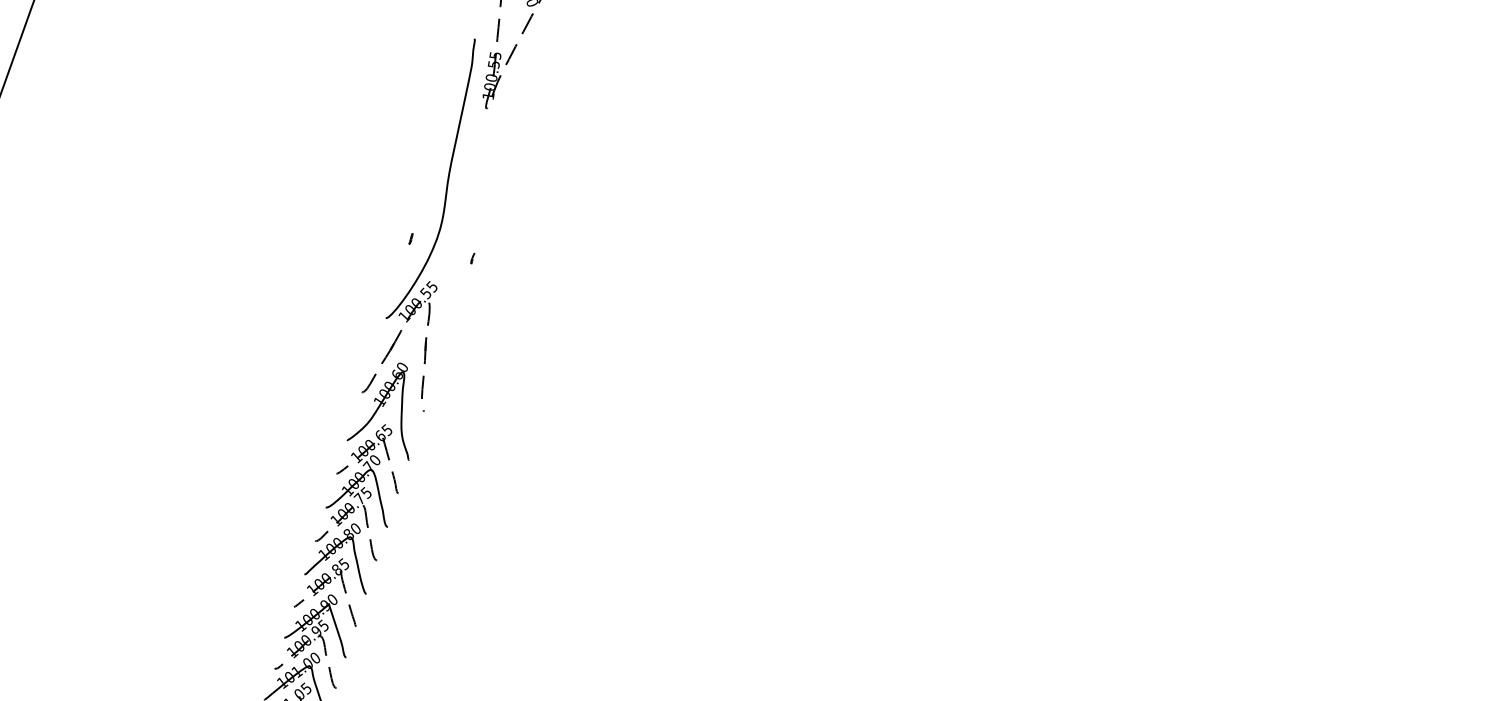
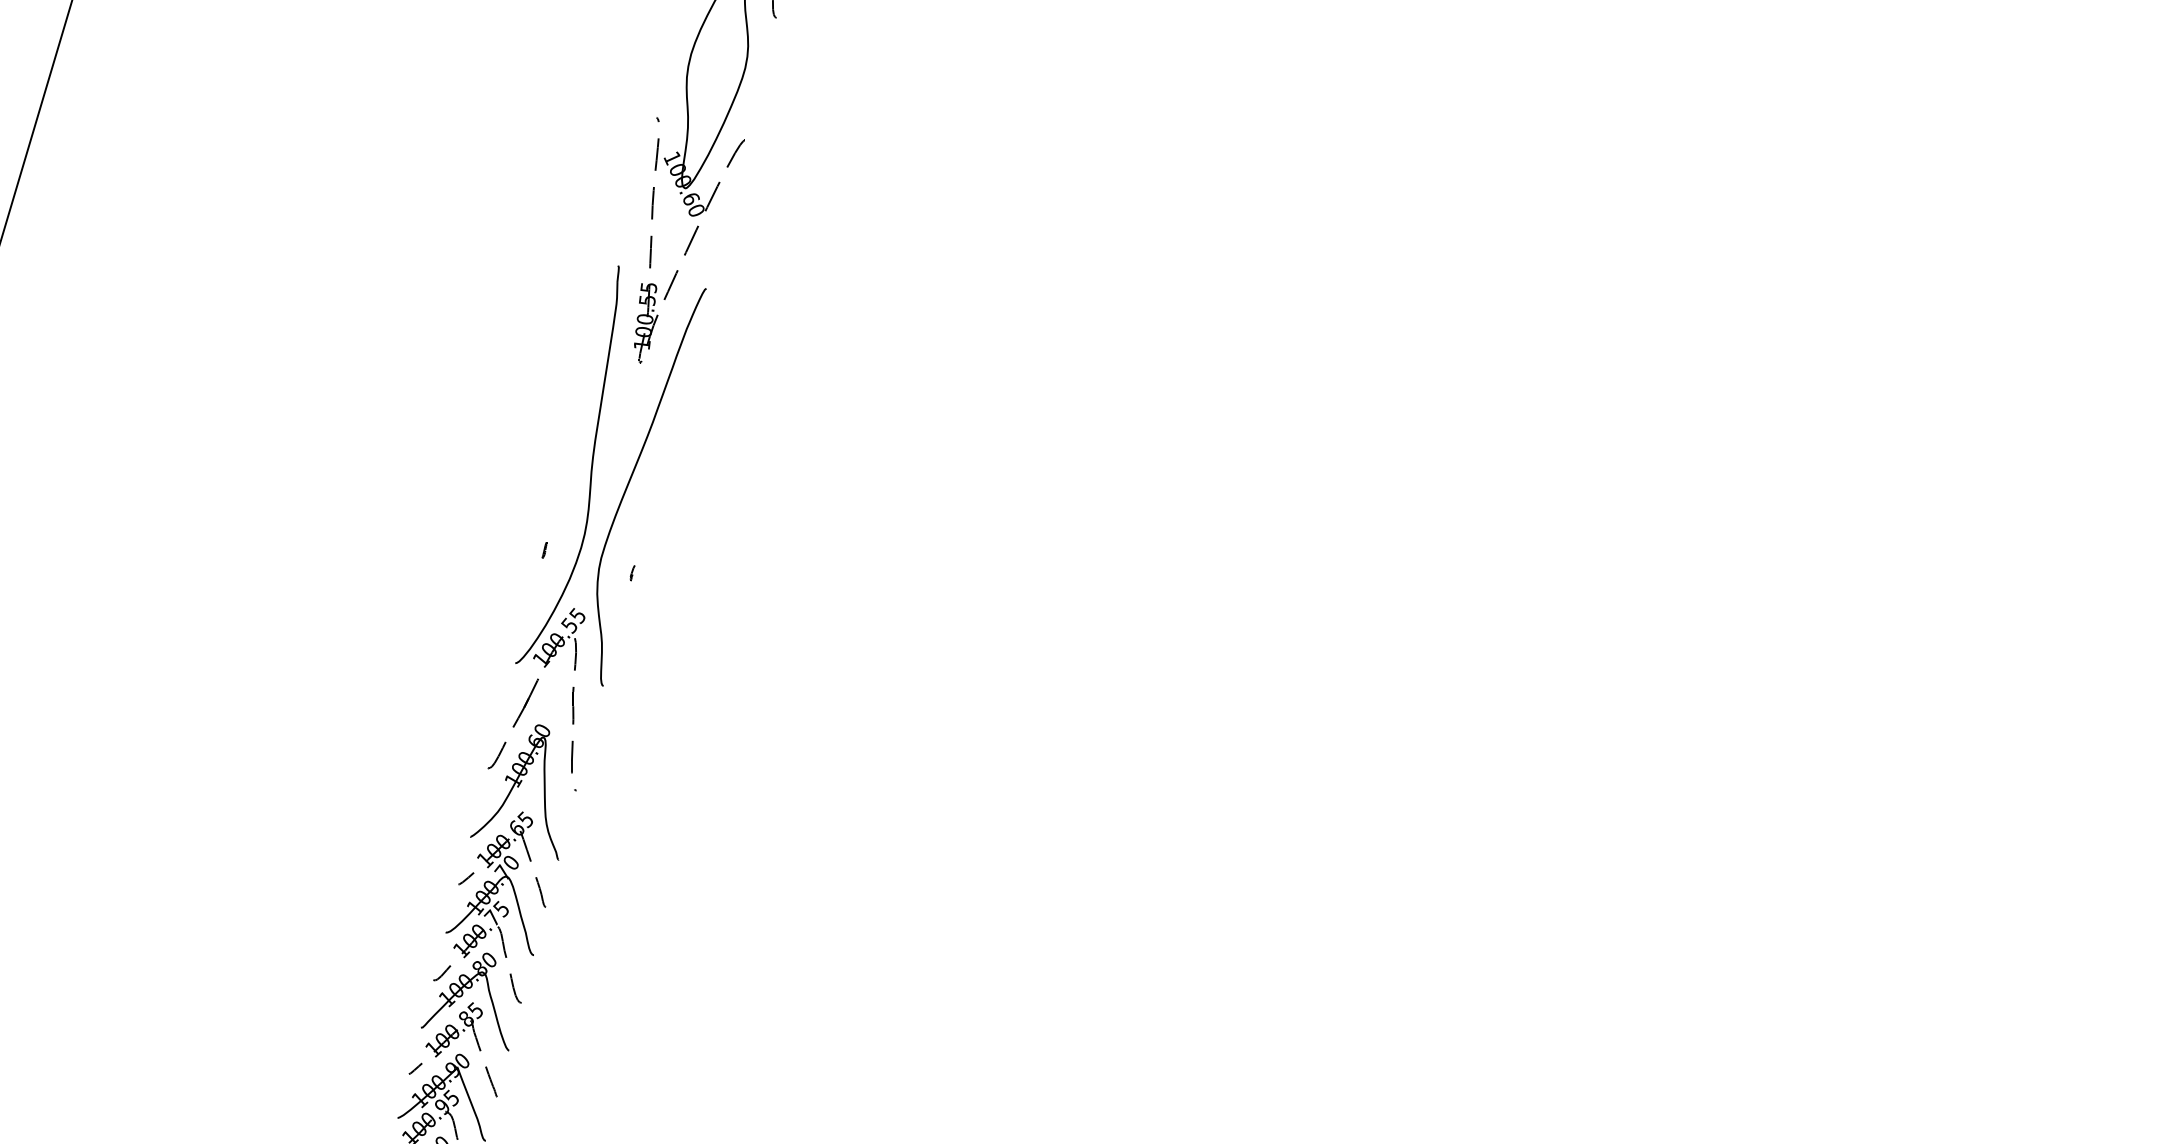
curve: (475, 191) -> (631, 479), added

